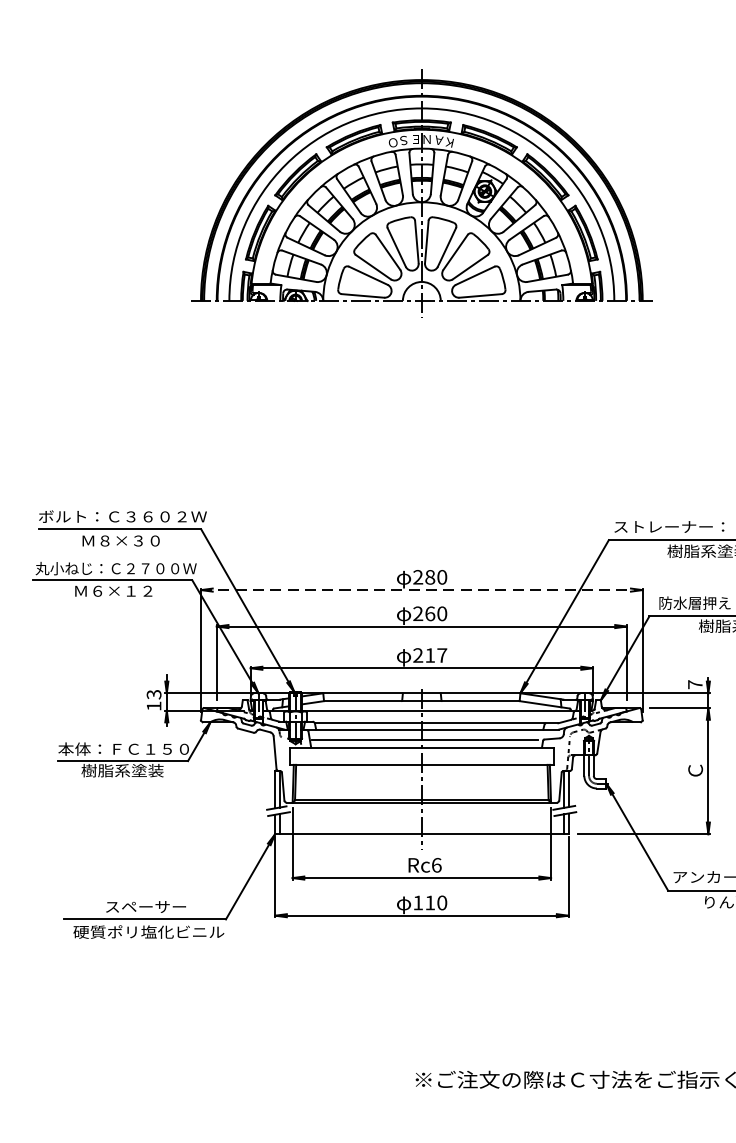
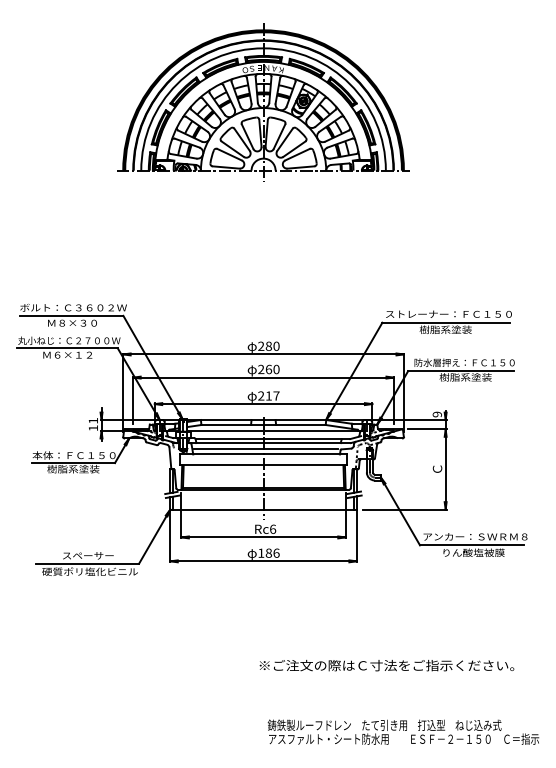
line: (423, 590) -> (264, 354), dashed -> solid
text: (693, 684) -> (436, 414), 7 -> 9
text: (154, 694) -> (93, 420), 13 -> 11
text: (435, 901) -> (272, 552), 110 -> 186

